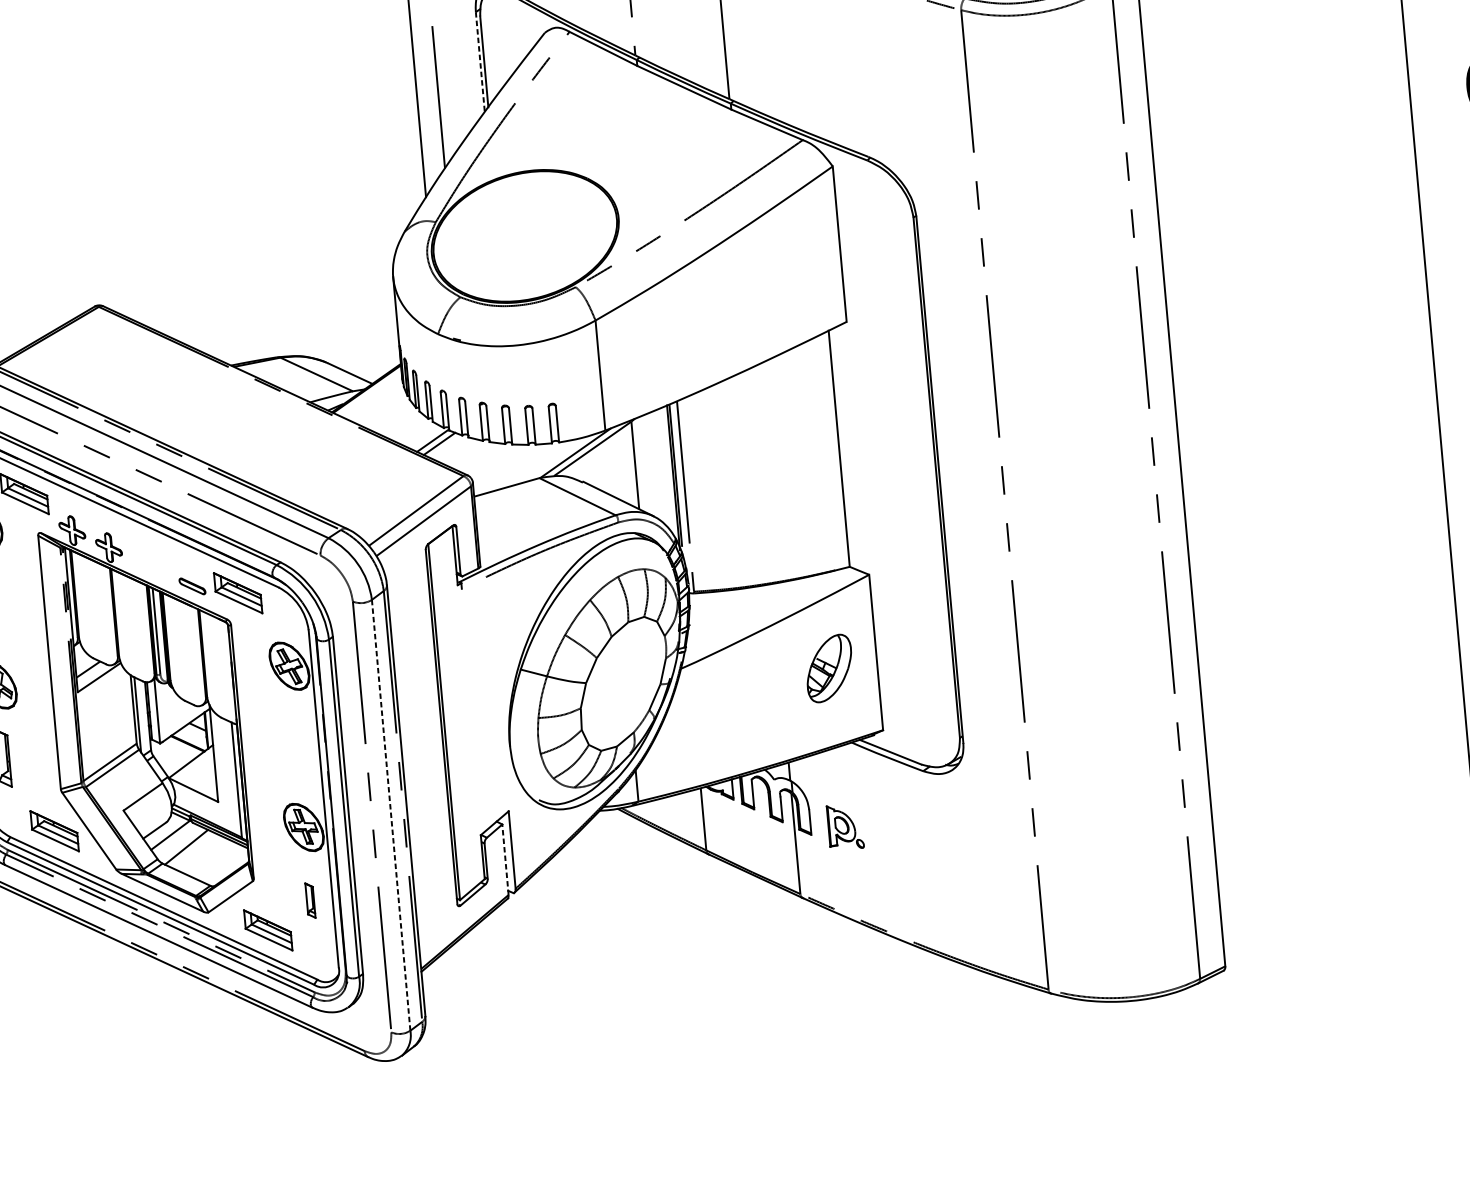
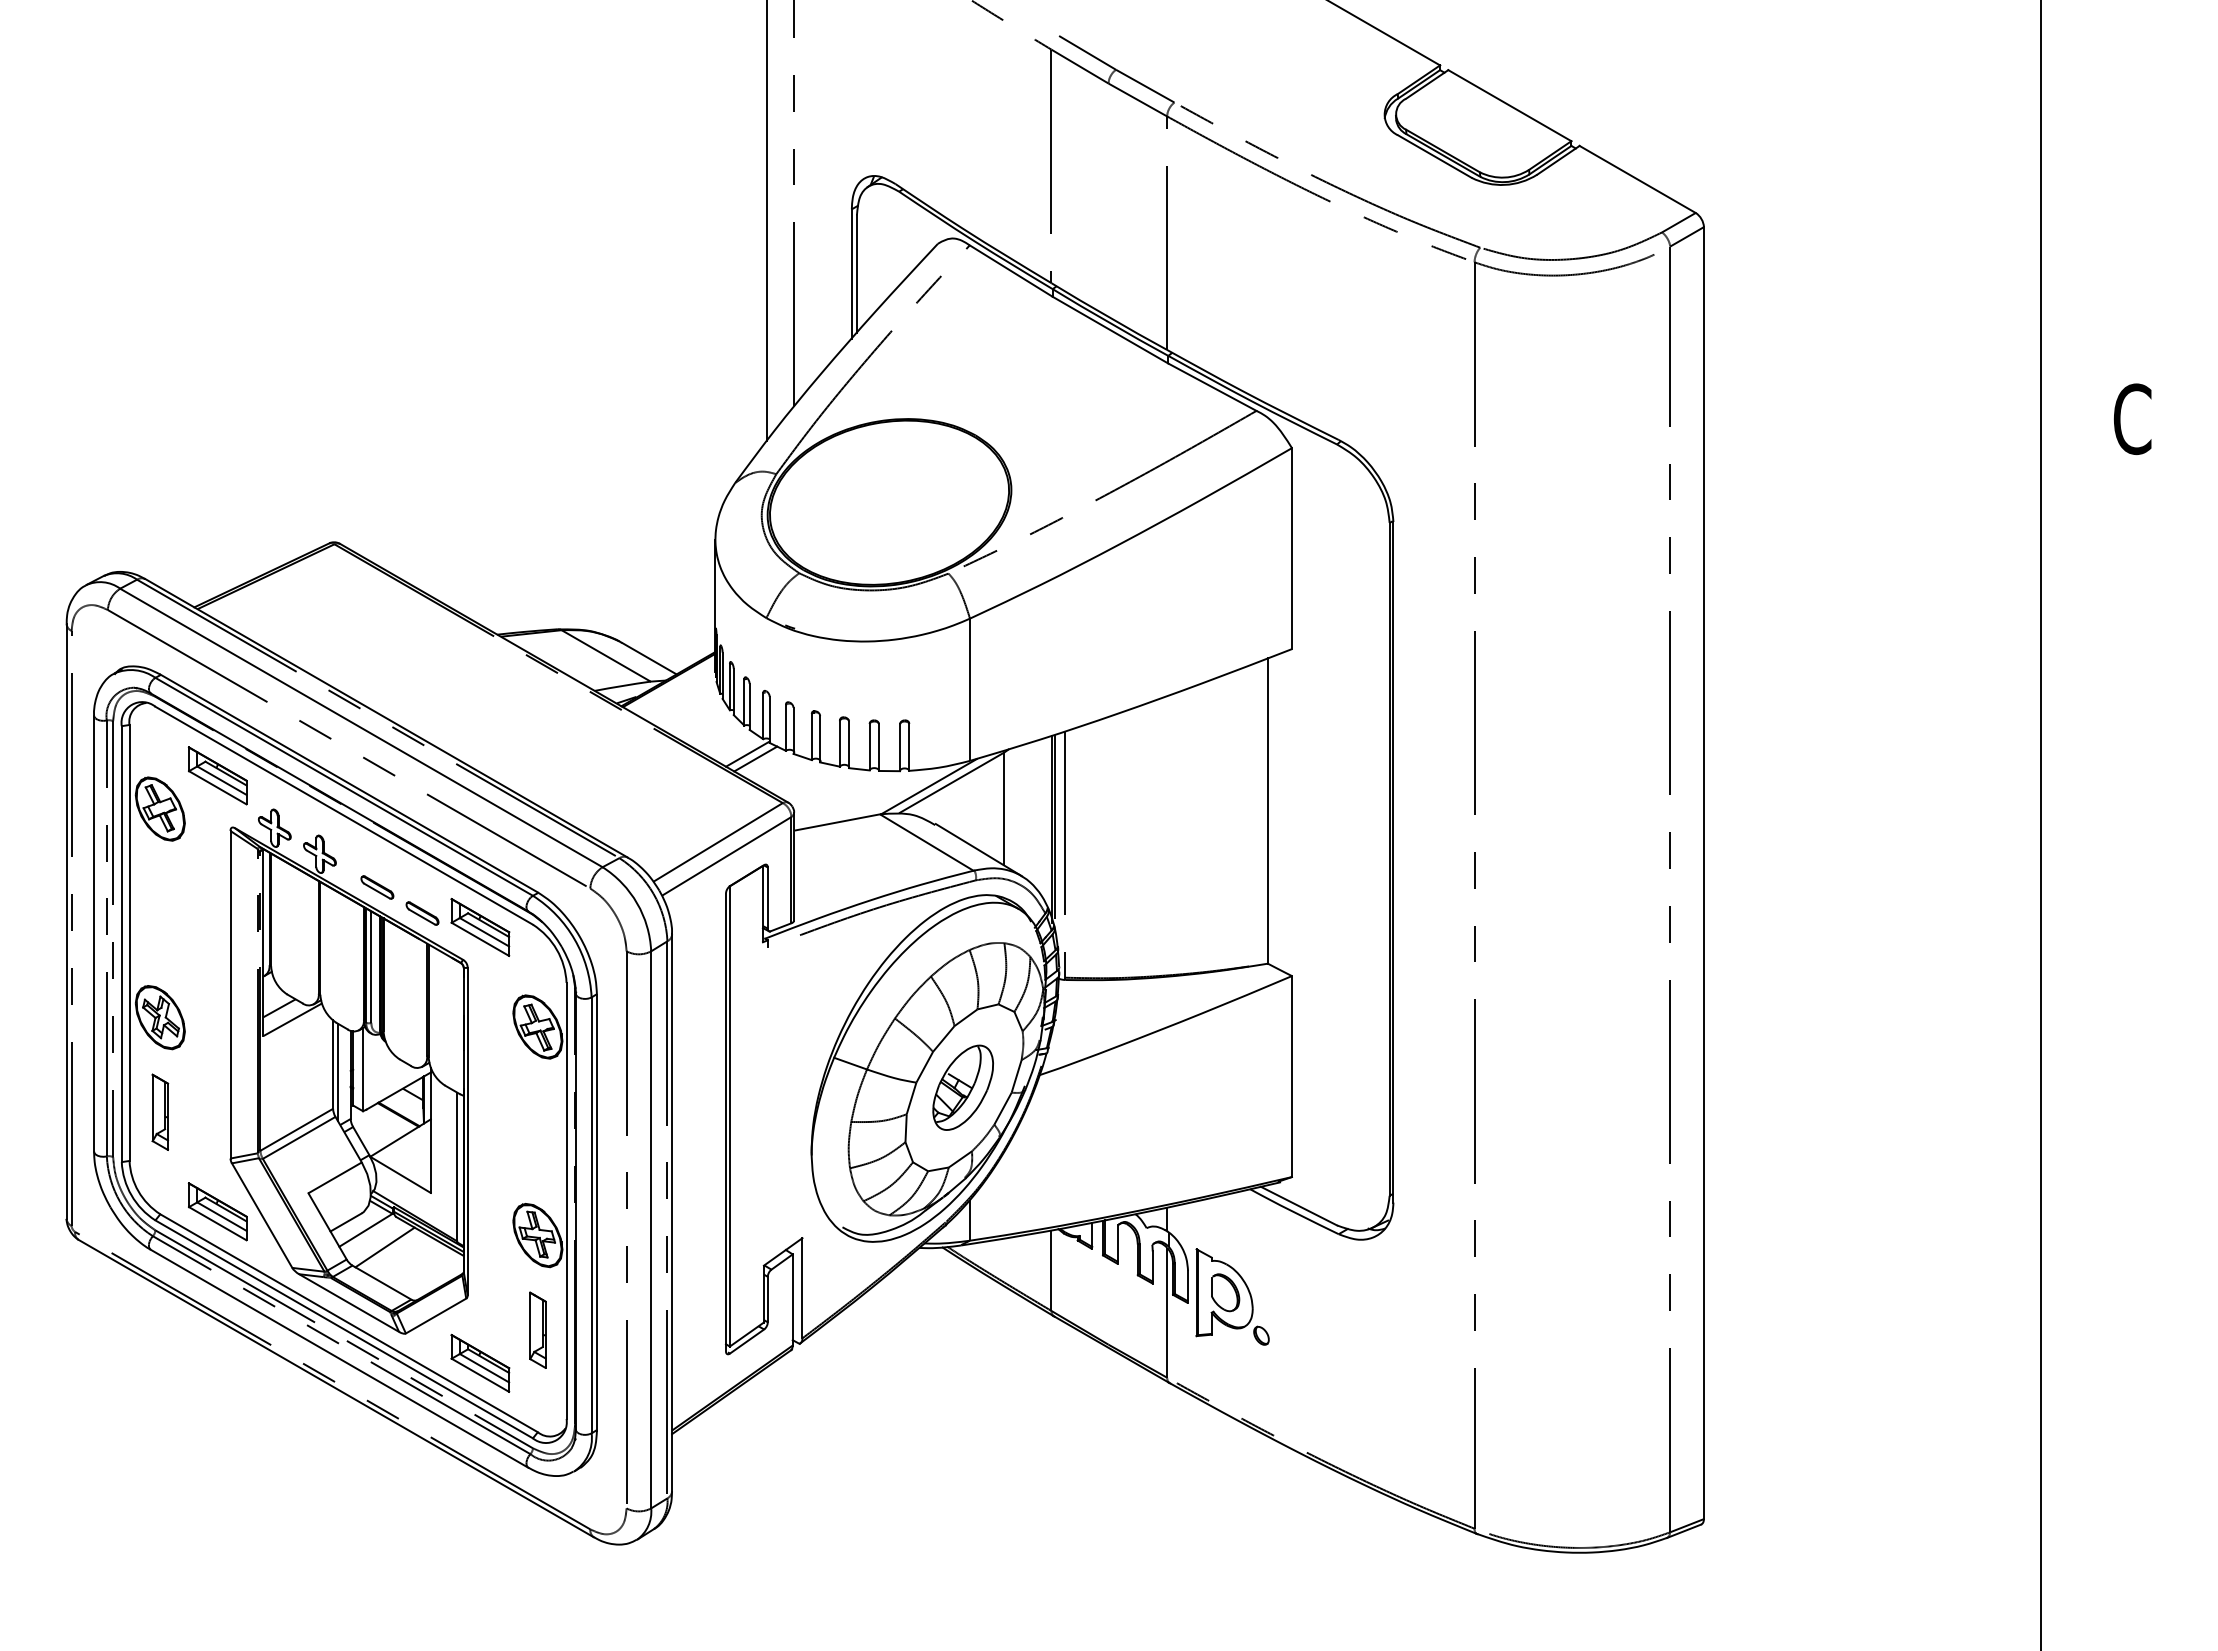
line: (480, 62) -> (851, 274), dashed -> solid
part: (155, 569) -> (377, 887), added
part: (828, 668) -> (962, 1087), moved
line: (391, 814) -> (651, 1229), dashed -> solid
part: (845, 826) -> (1232, 1296), size x1.67
line: (505, 859) -> (792, 1299), dashed -> solid
part: (310, 900) -> (537, 1329), size x1.67

